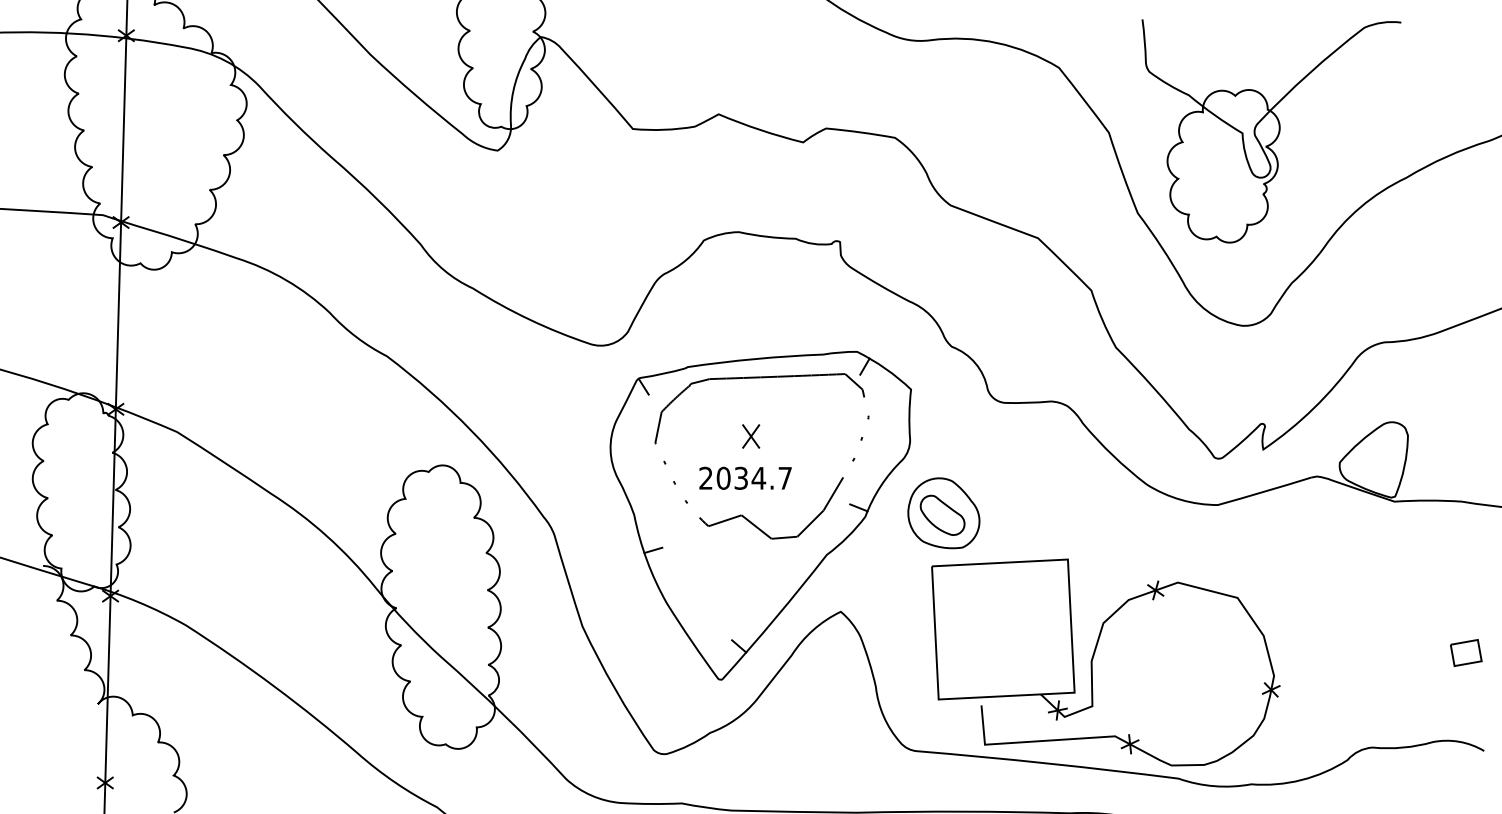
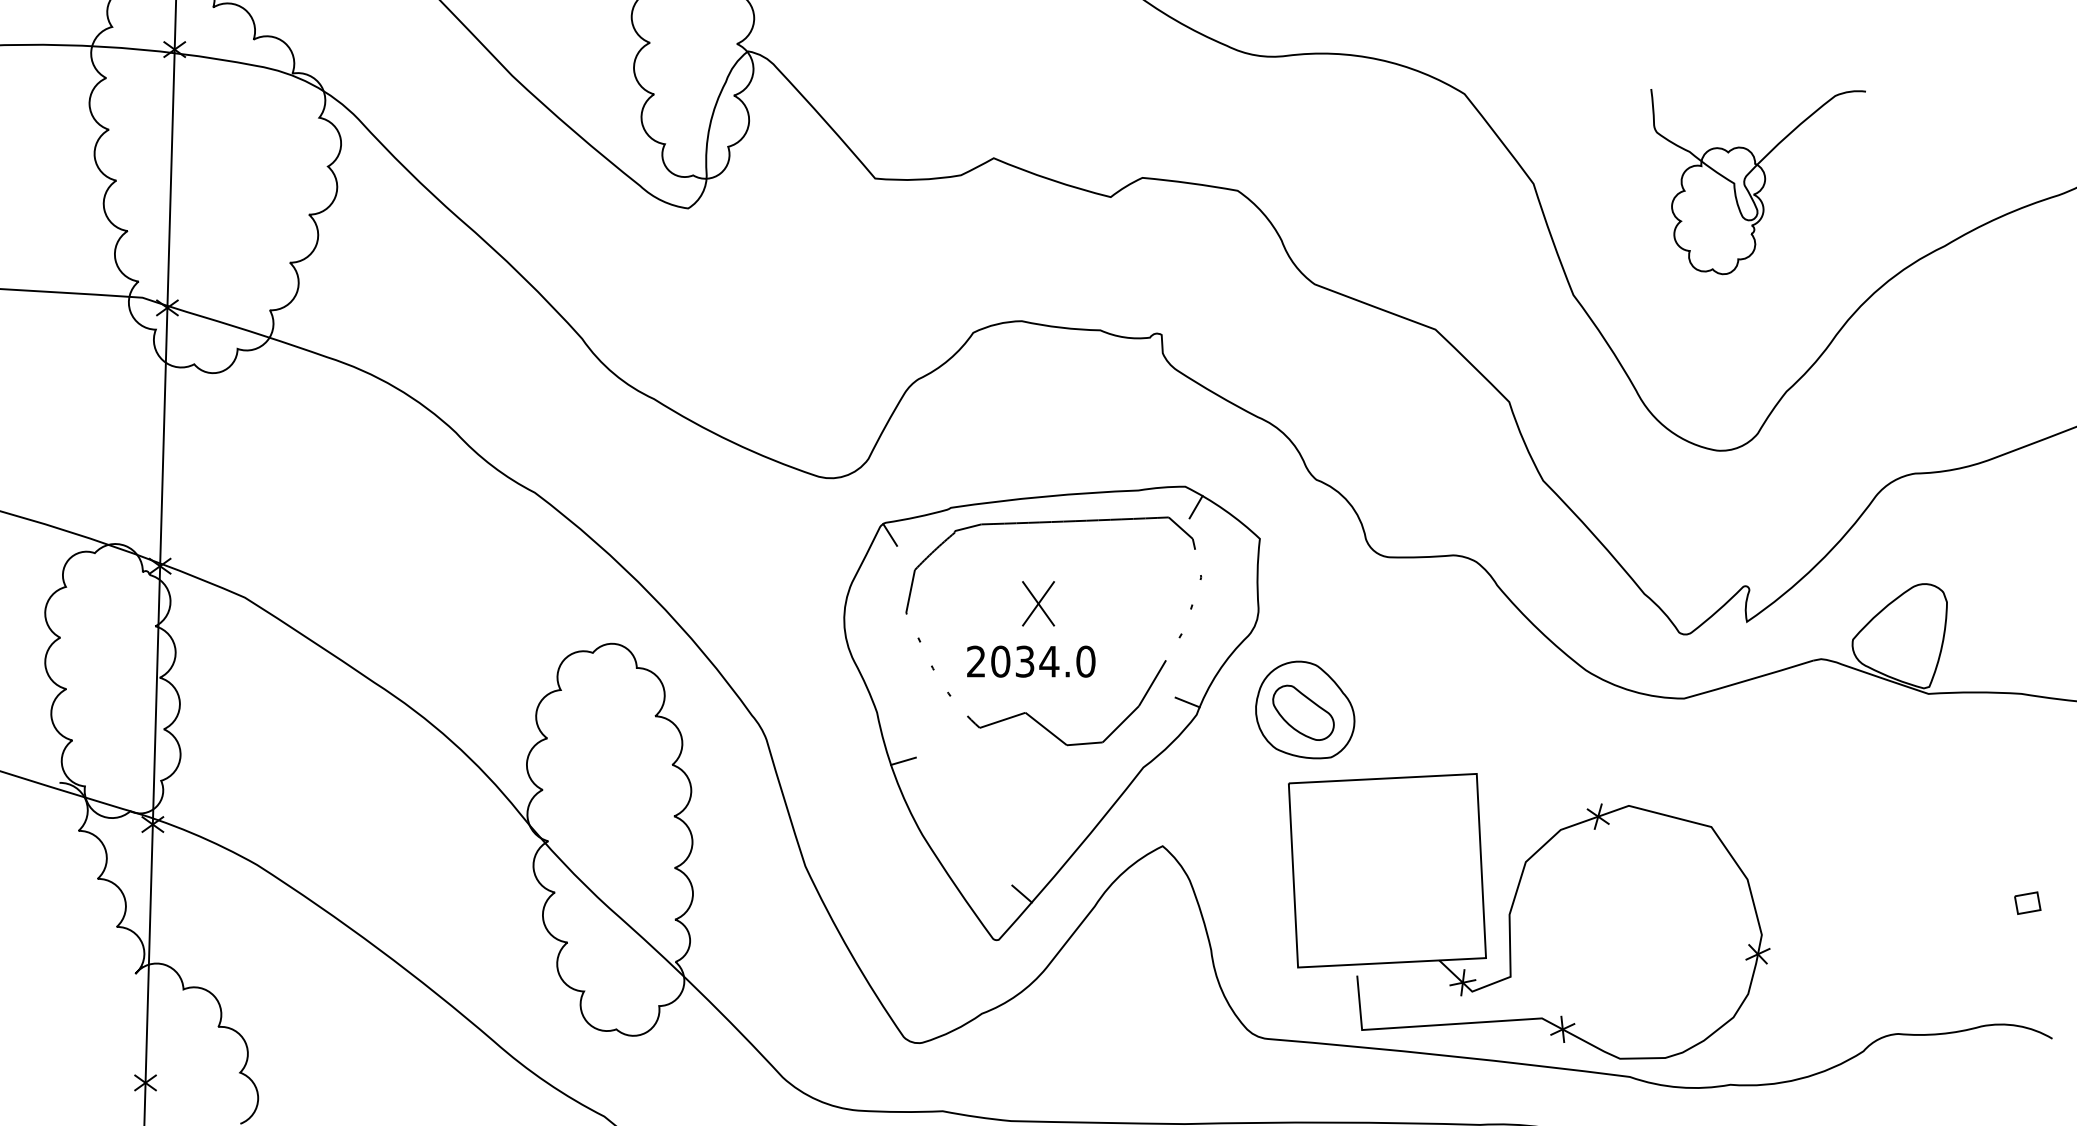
part: (1271, 131) -> (1758, 182), size x0.6
part: (751, 436) -> (1039, 603), size x1.4
text: (785, 477) -> (1086, 660), 2034.7 -> 2034.0
part: (1466, 652) -> (2027, 902), size x0.6

